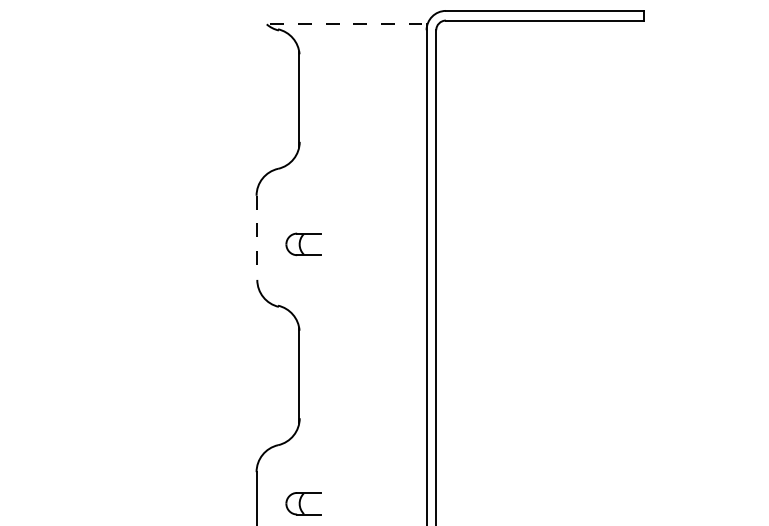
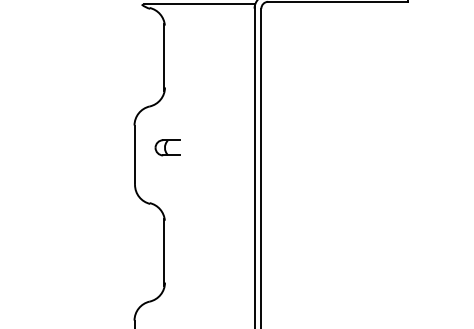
line: (348, 24) -> (199, 4), dashed -> solid
line: (257, 237) -> (135, 154), dashed -> solid
part: (303, 244) -> (167, 147), moved

